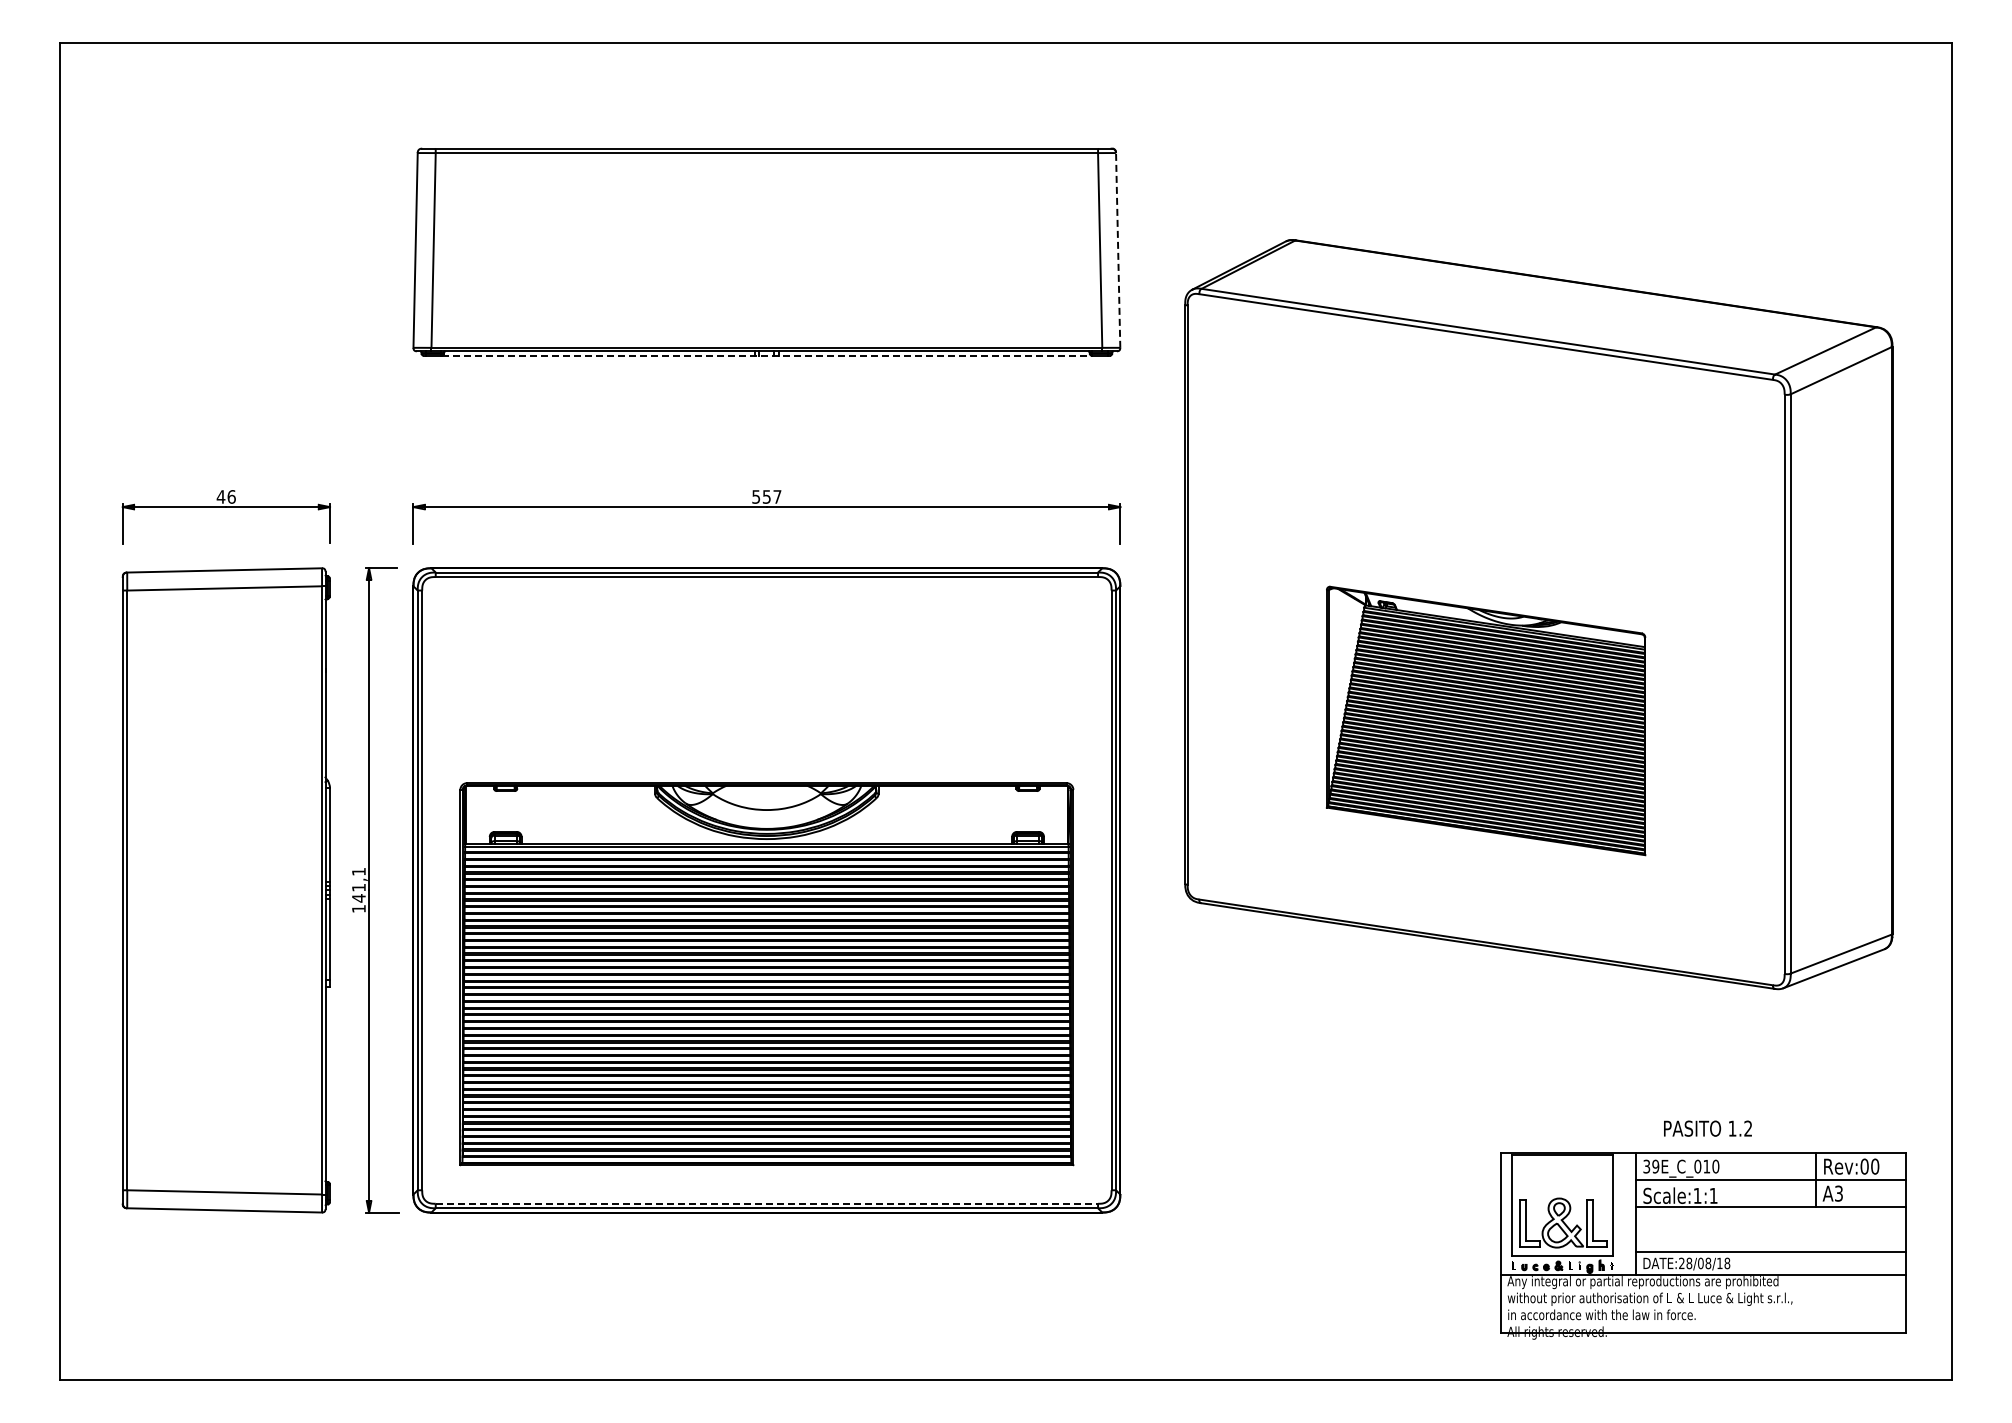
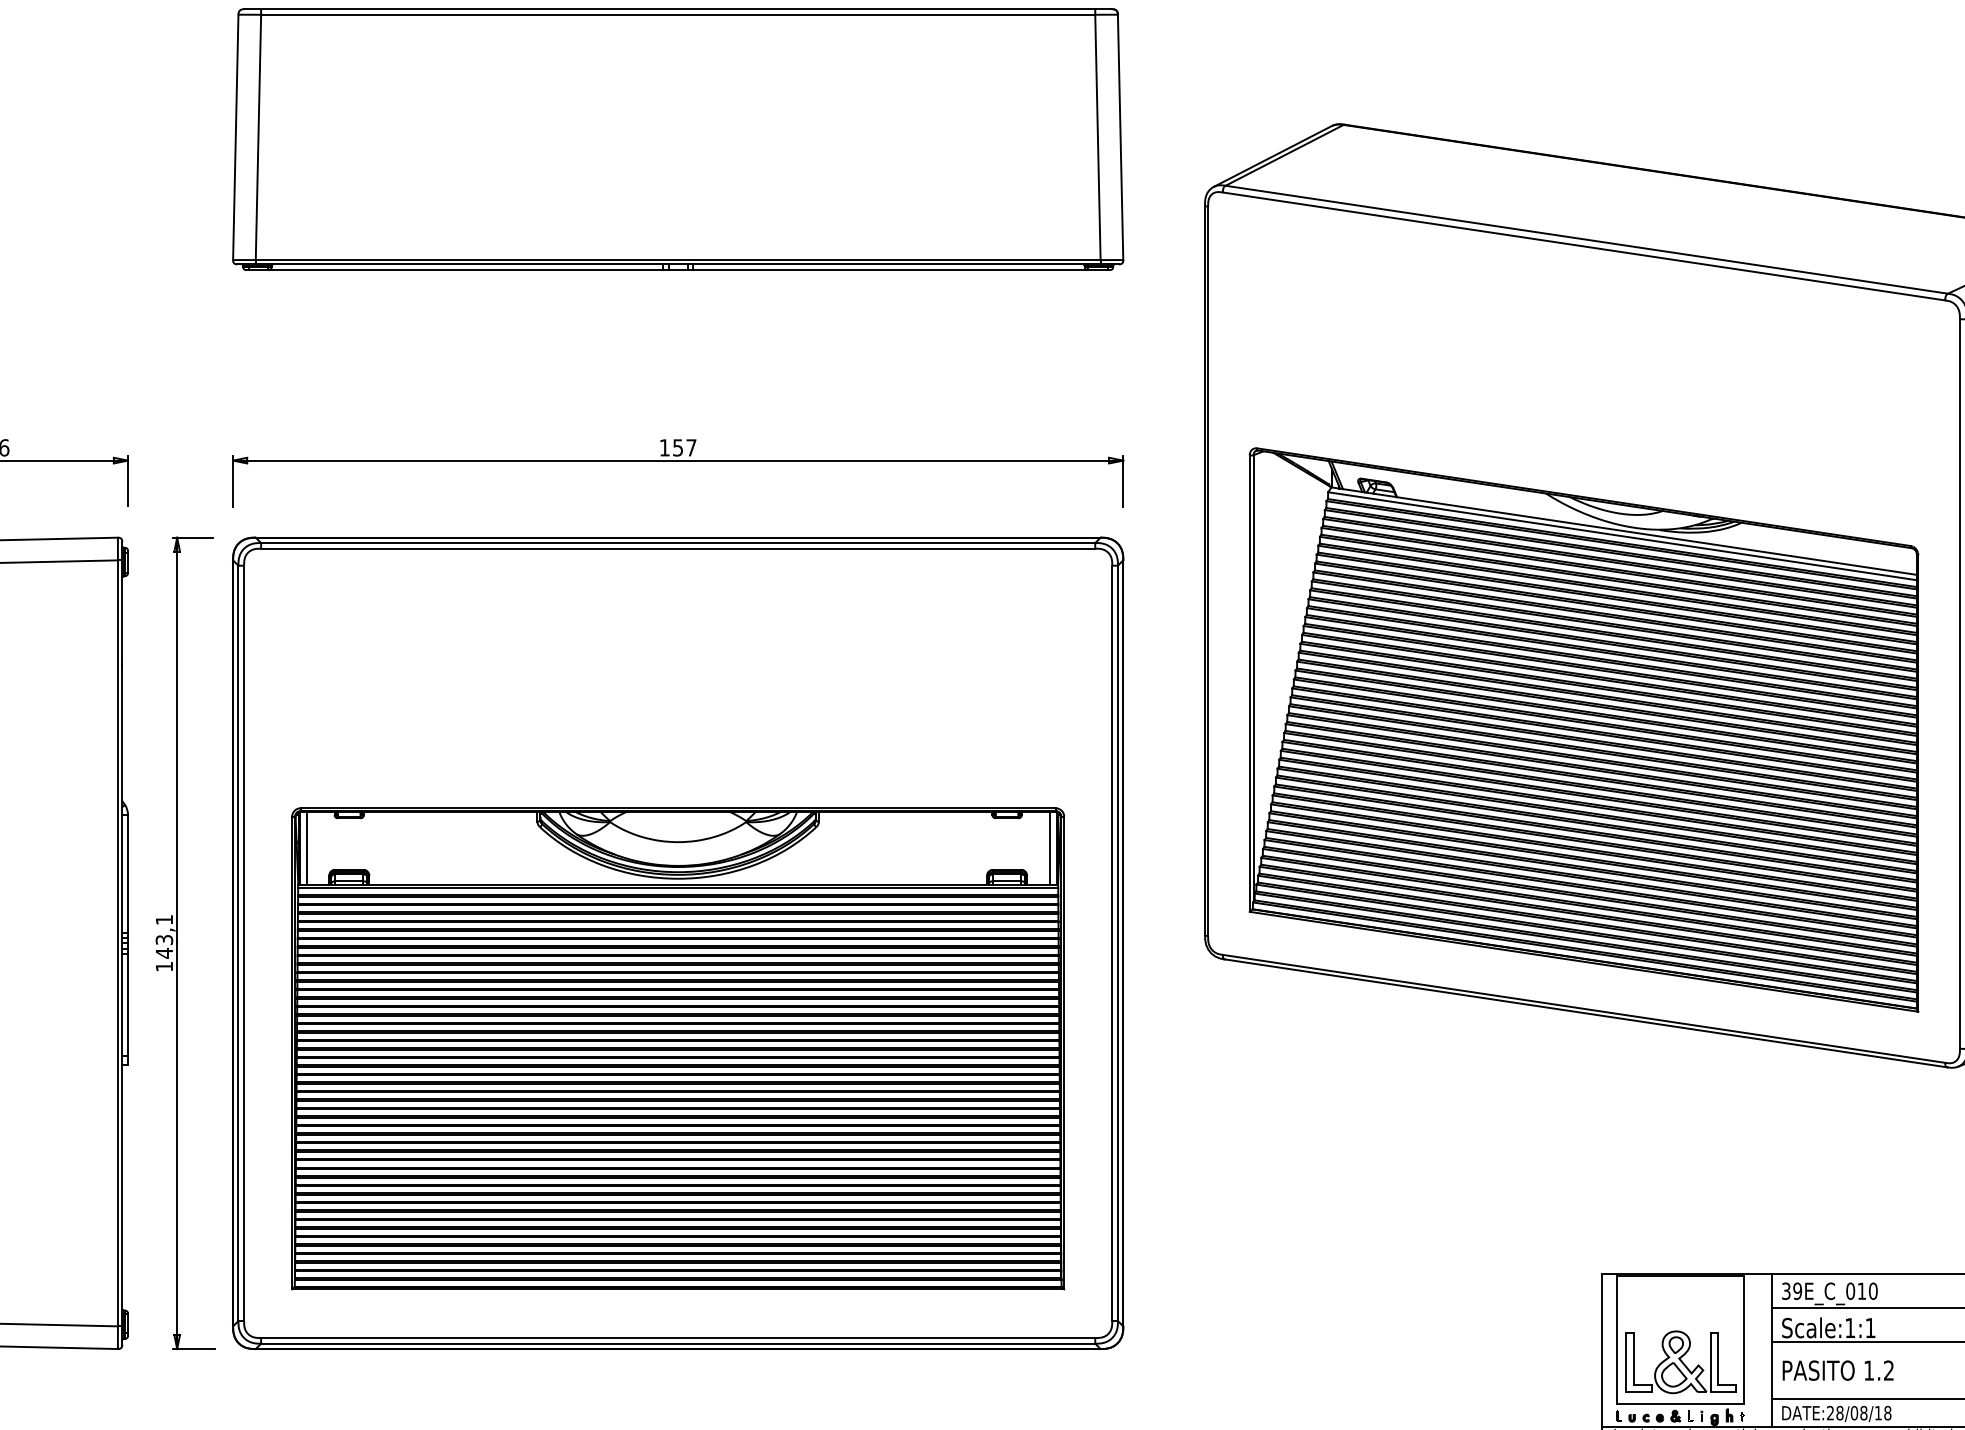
line: (1118, 249) -> (1121, 136), dashed -> solid
line: (767, 355) -> (678, 269), dashed -> solid
text: (756, 496) -> (665, 447), 557 -> 157
part: (1485, 720) -> (1583, 729), size x1.67
line: (472, 814) -> (307, 847), added
line: (1061, 814) -> (1049, 847), added
text: (358, 887) -> (163, 939), 141,1 -> 143,1
text: (1707, 1128) -> (1837, 1370), moved
line: (767, 1203) -> (678, 1337), dashed -> solid

